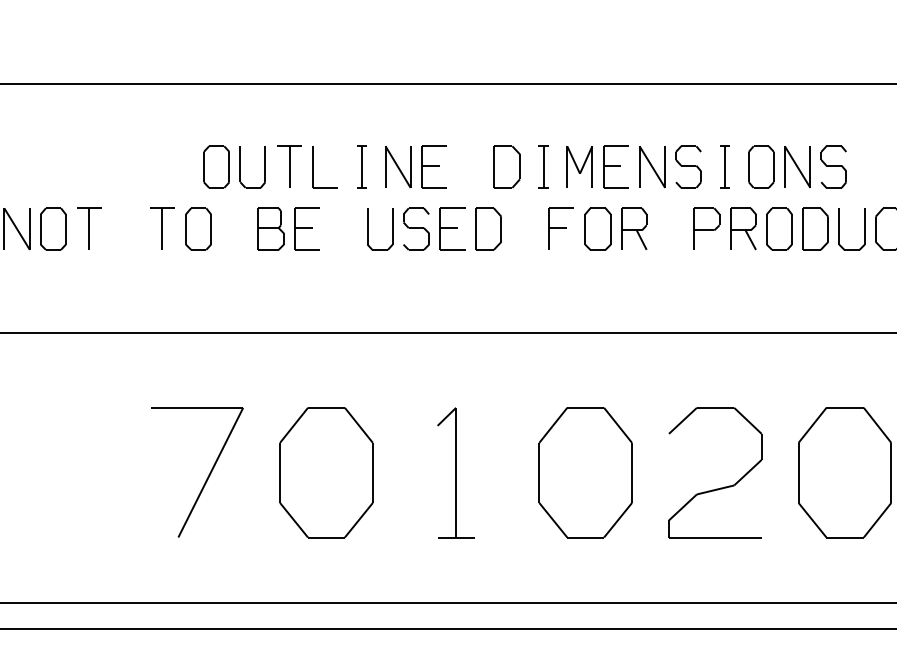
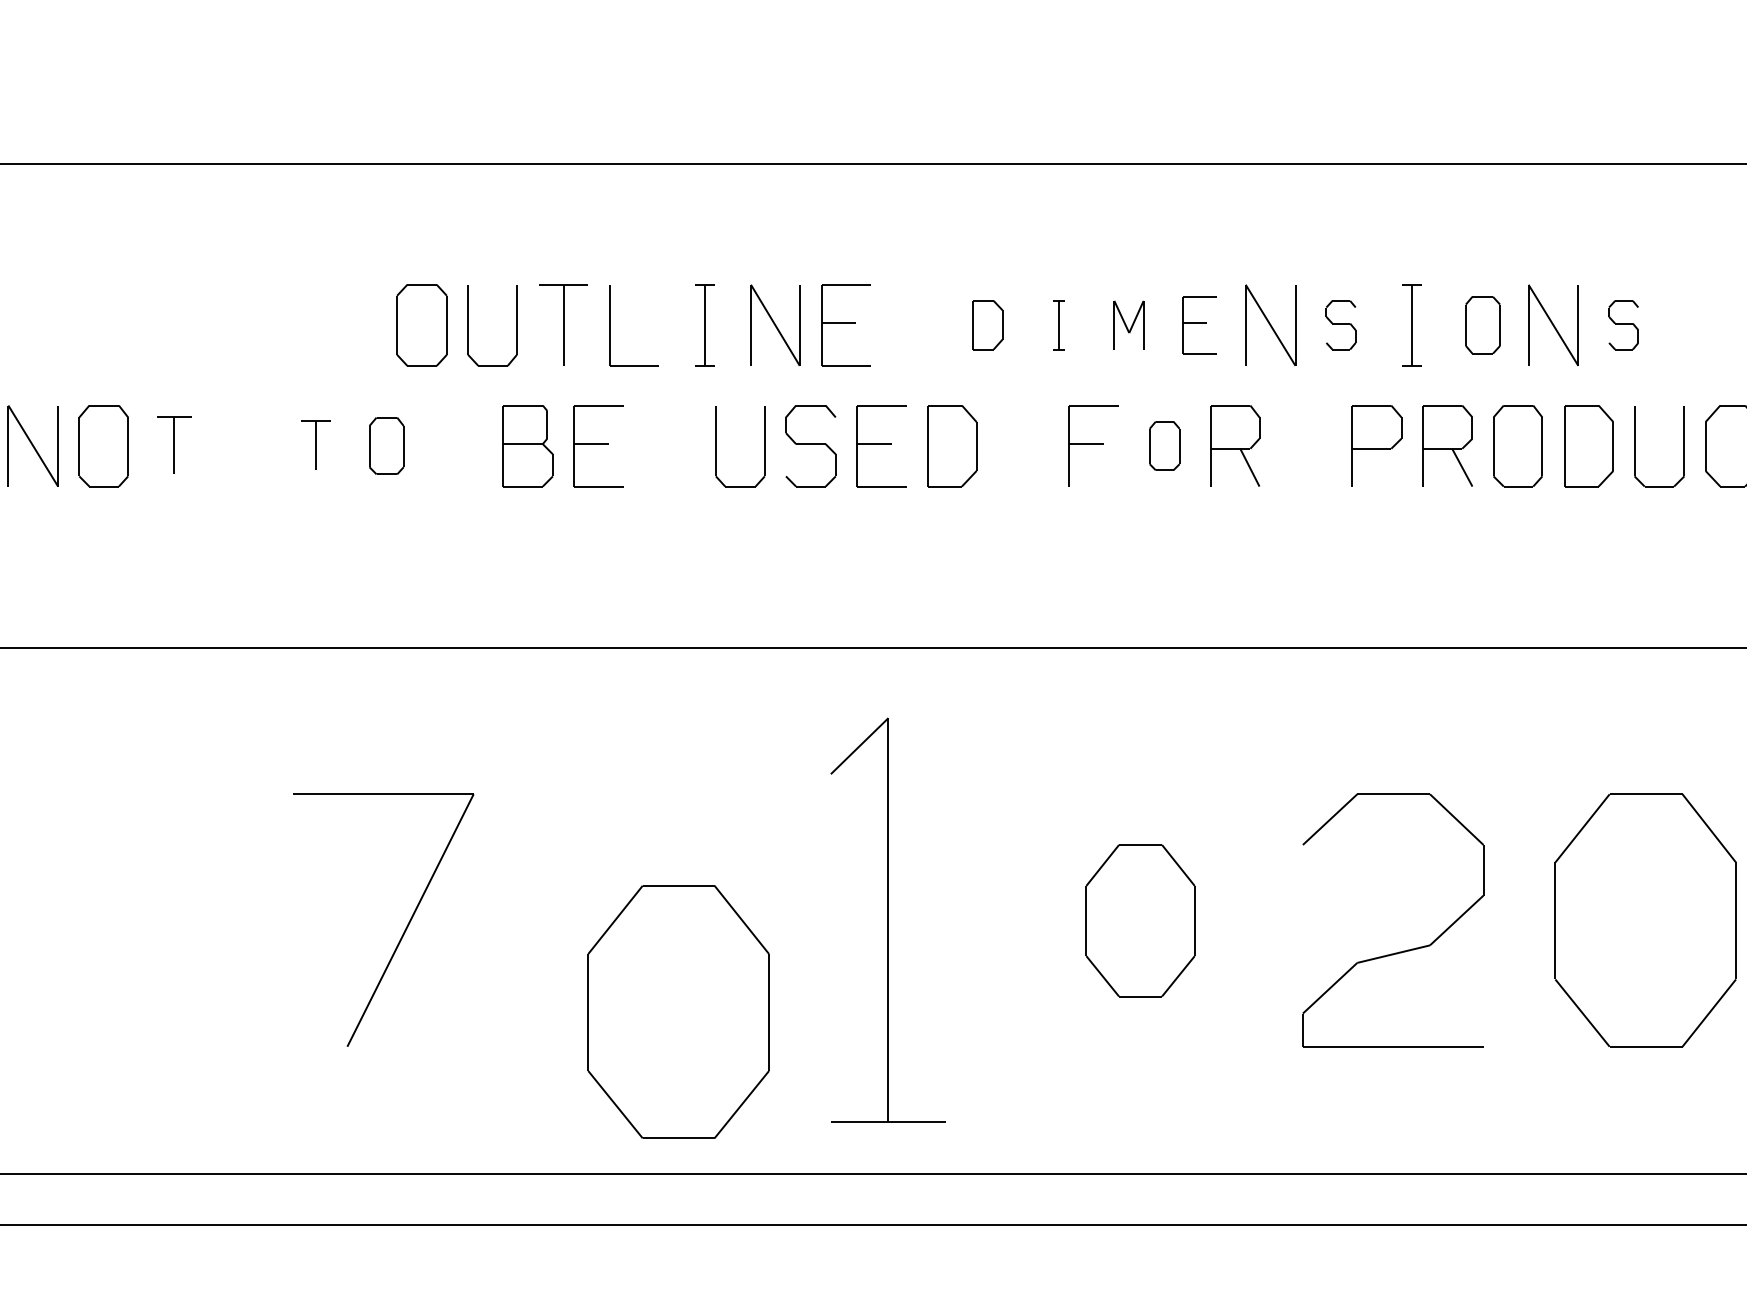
part: (506, 166) -> (986, 324), size x0.6
part: (543, 166) -> (1058, 324), size x0.6
part: (579, 166) -> (1128, 324), size x0.6
part: (615, 166) -> (1198, 324), size x0.7
part: (688, 166) -> (1340, 324), size x0.6
part: (761, 166) -> (1483, 324), size x0.7
part: (833, 166) -> (1623, 324), size x0.6
part: (89, 228) -> (174, 444), size x0.7
part: (162, 228) -> (316, 444), size x0.6
part: (198, 228) -> (386, 444), size x0.7
part: (597, 228) -> (1163, 444), size x0.6
part: (326, 472) -> (678, 1011), moved
part: (455, 472) -> (887, 920), size x1.6
part: (585, 472) -> (1140, 920), size x0.6

